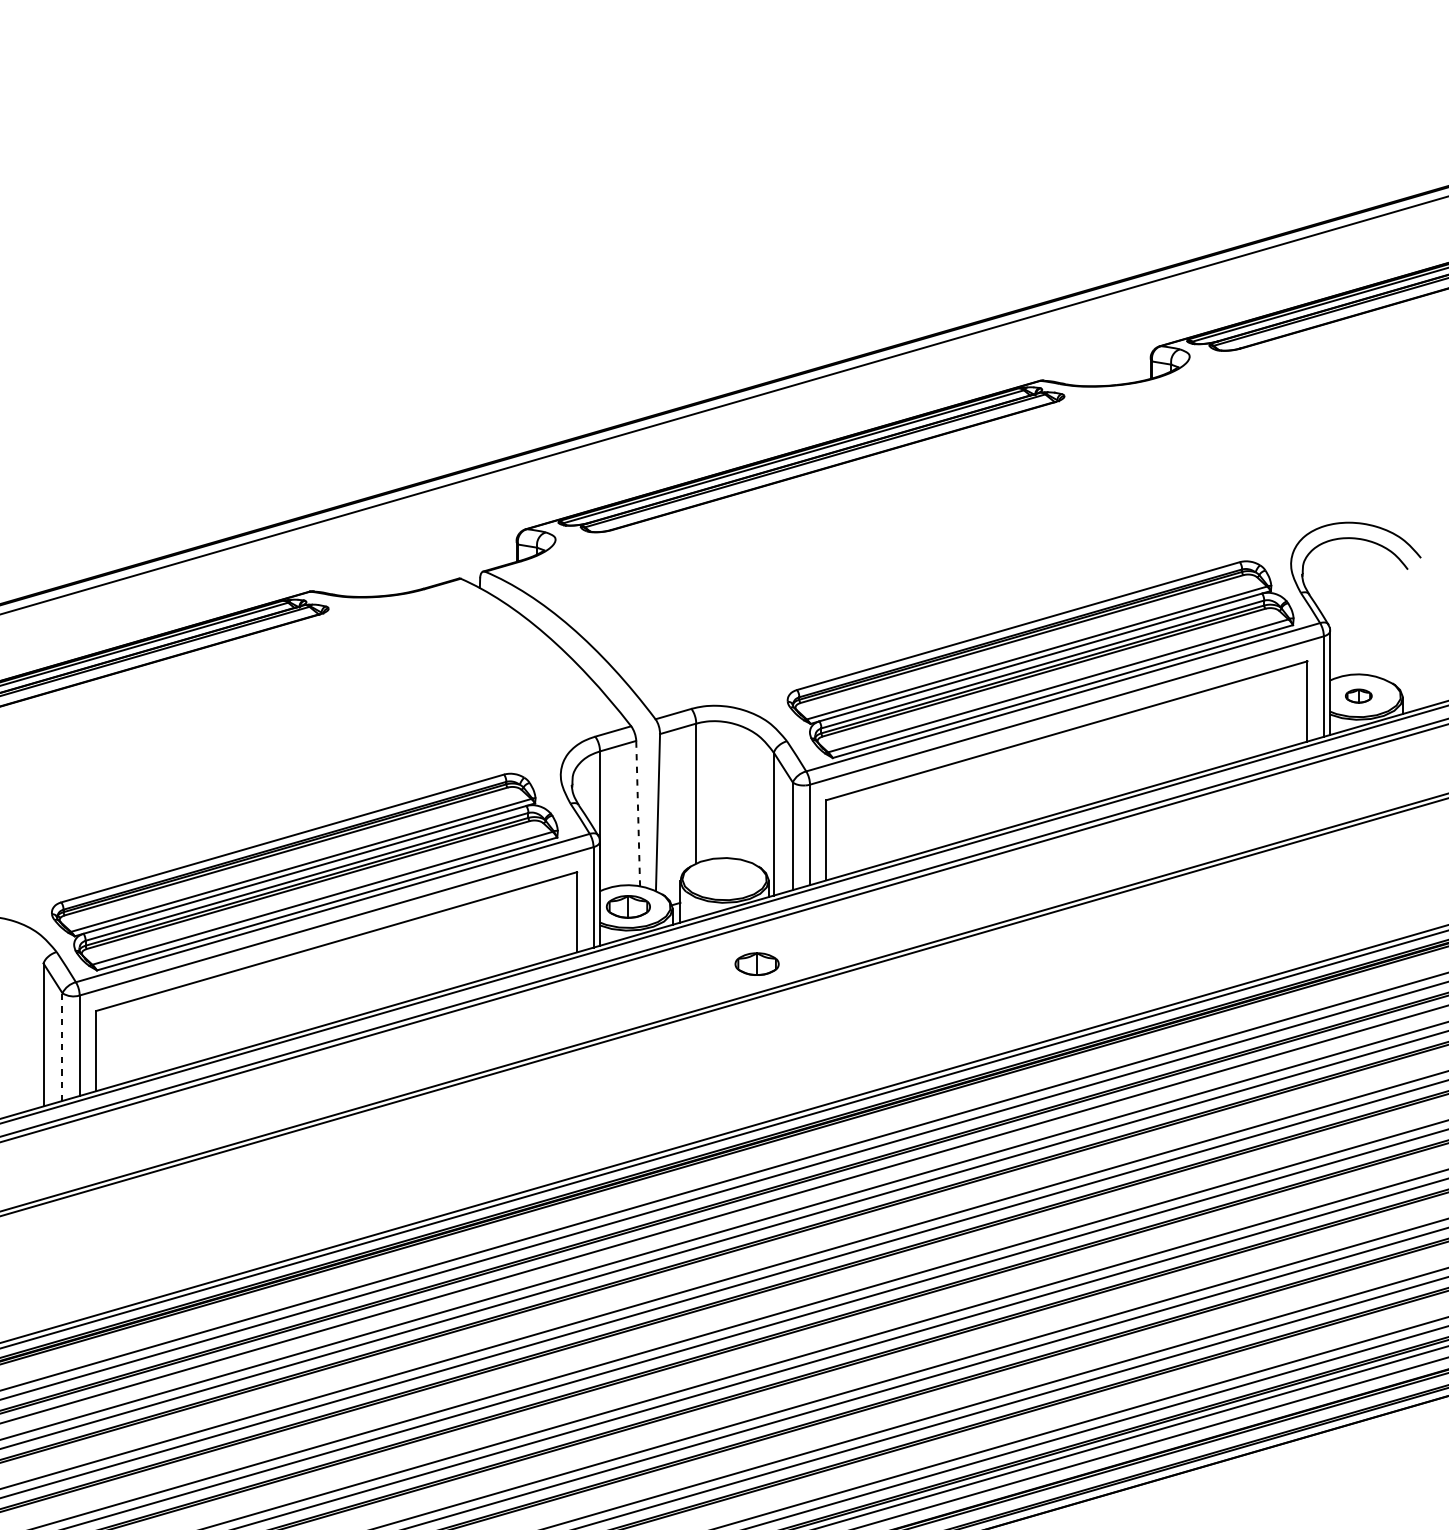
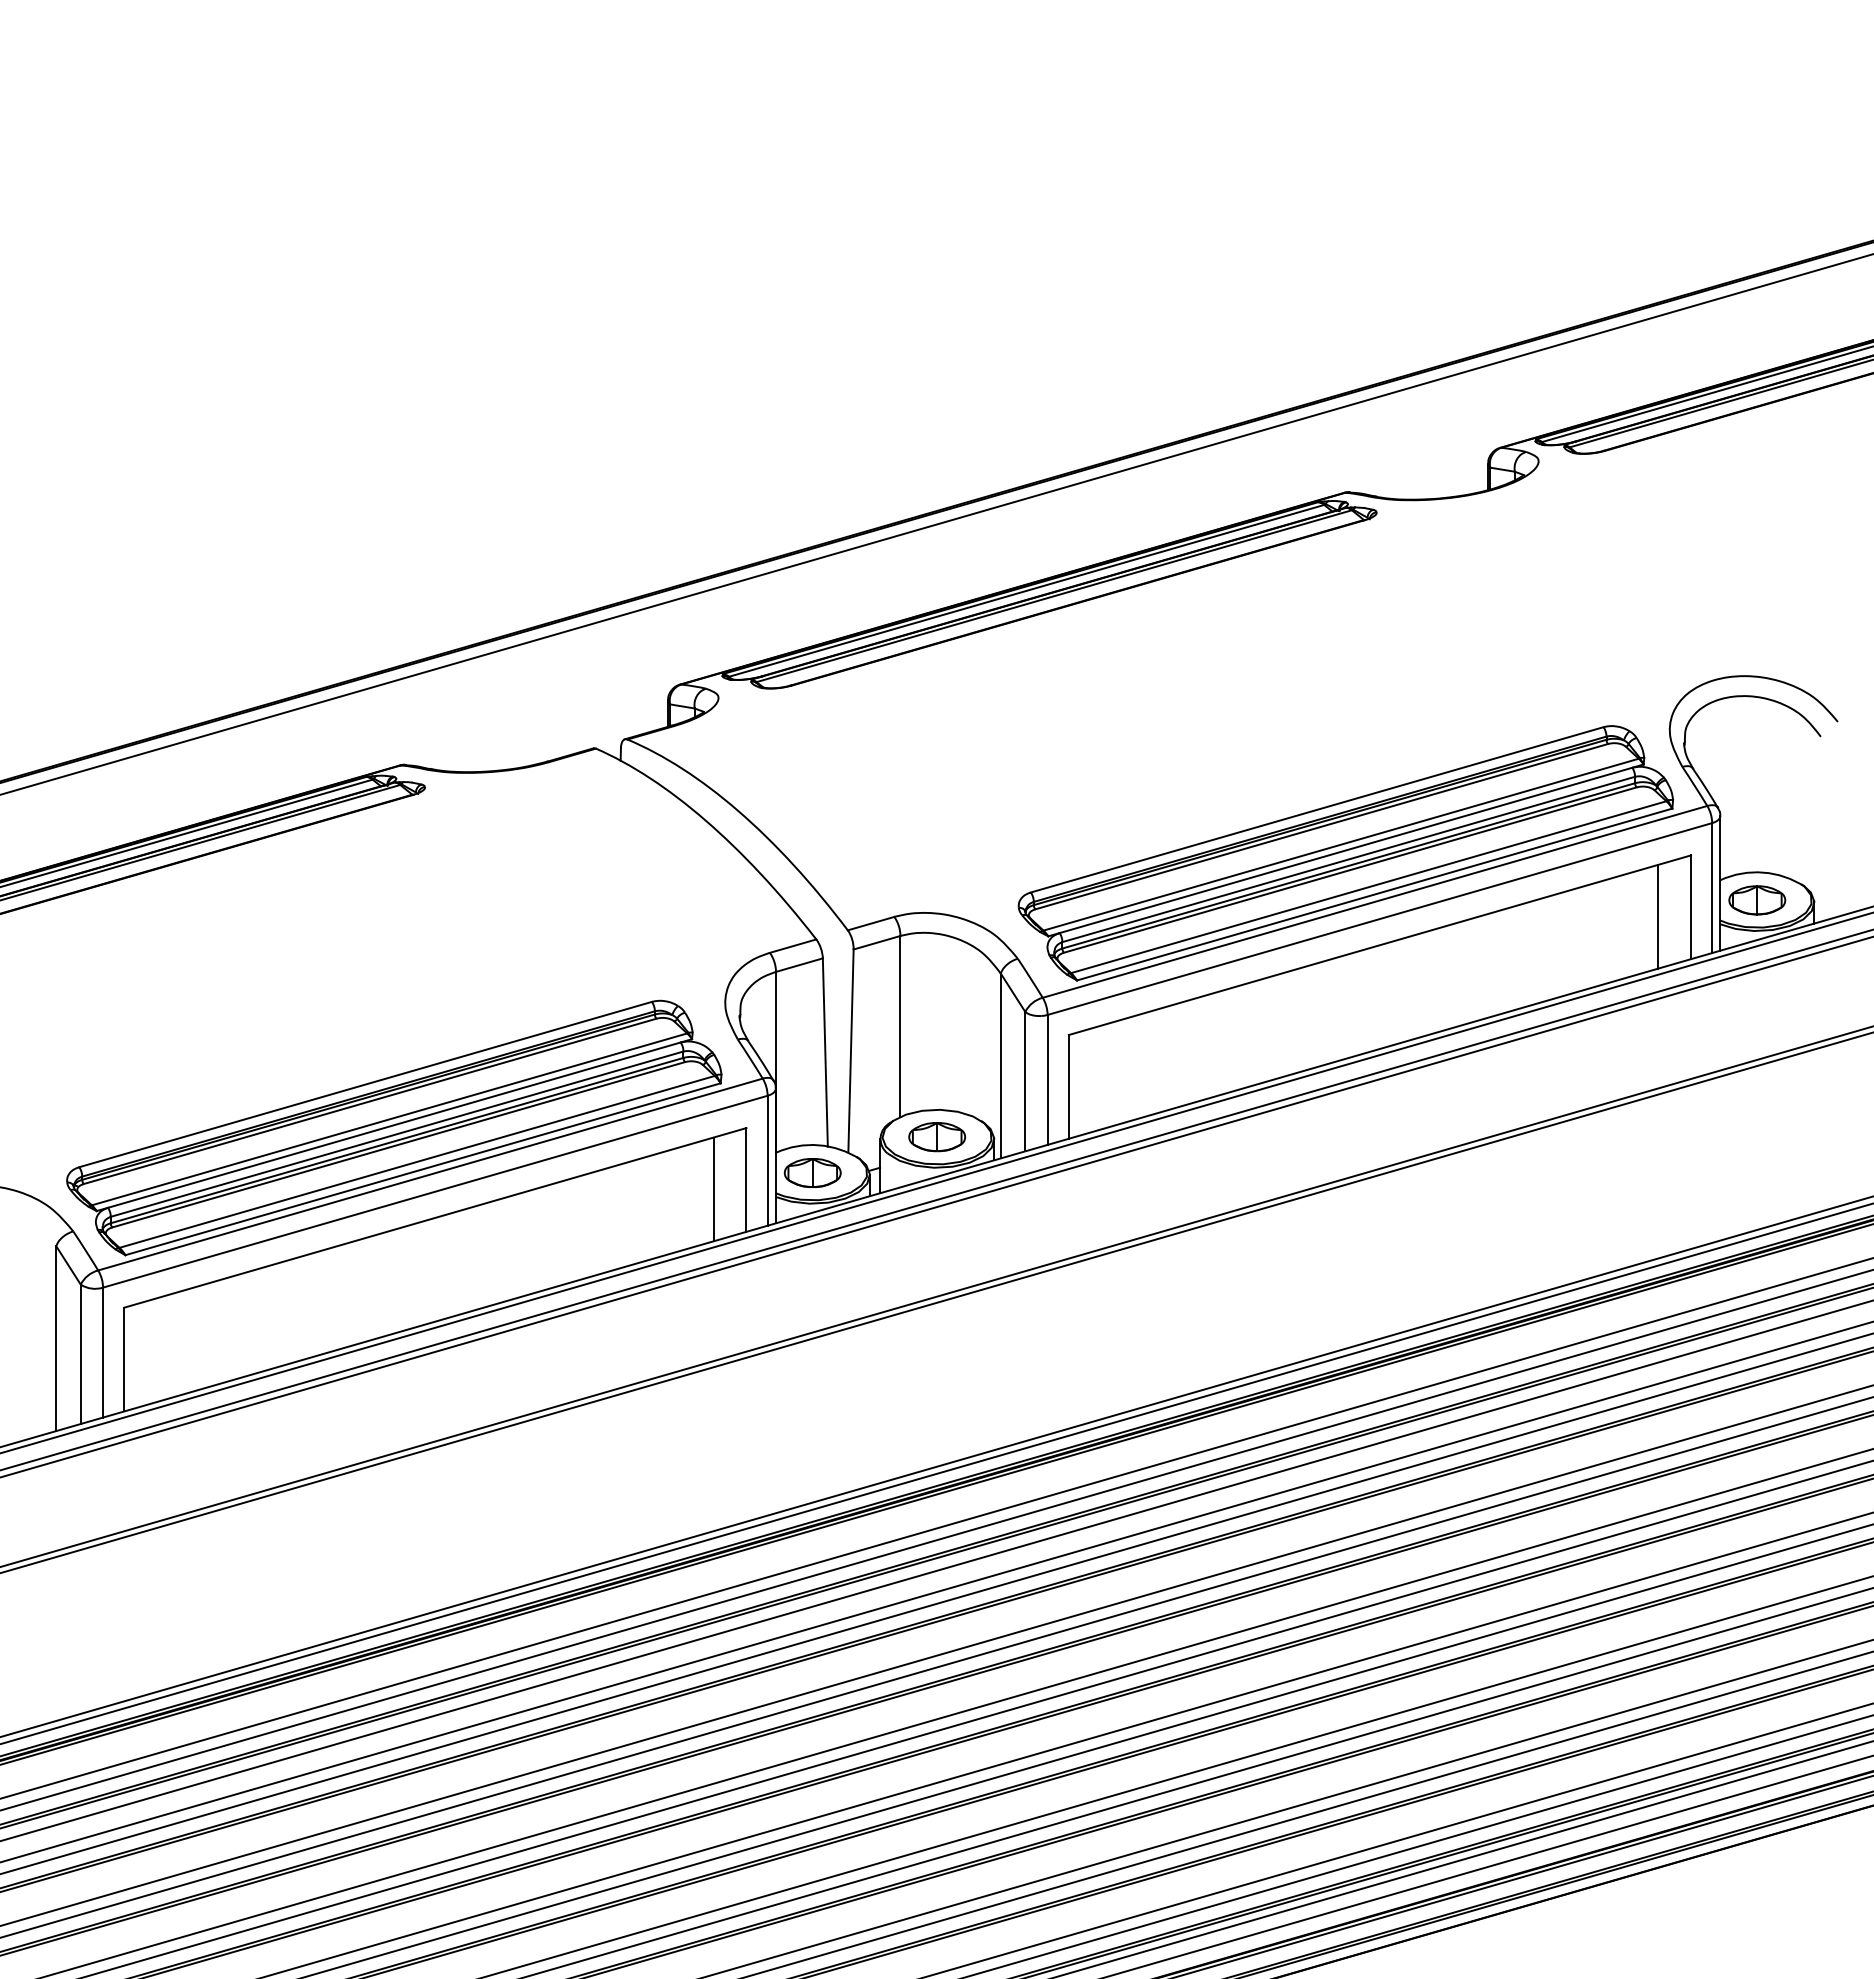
part: (1358, 696) -> (1757, 900), size x1.67
line: (1282, 708) -> (1658, 916), added
line: (638, 813) -> (825, 1052), dashed -> solid
line: (551, 919) -> (713, 1189), added
part: (757, 964) -> (937, 1137), moved
line: (62, 1047) -> (80, 1354), dashed -> solid

